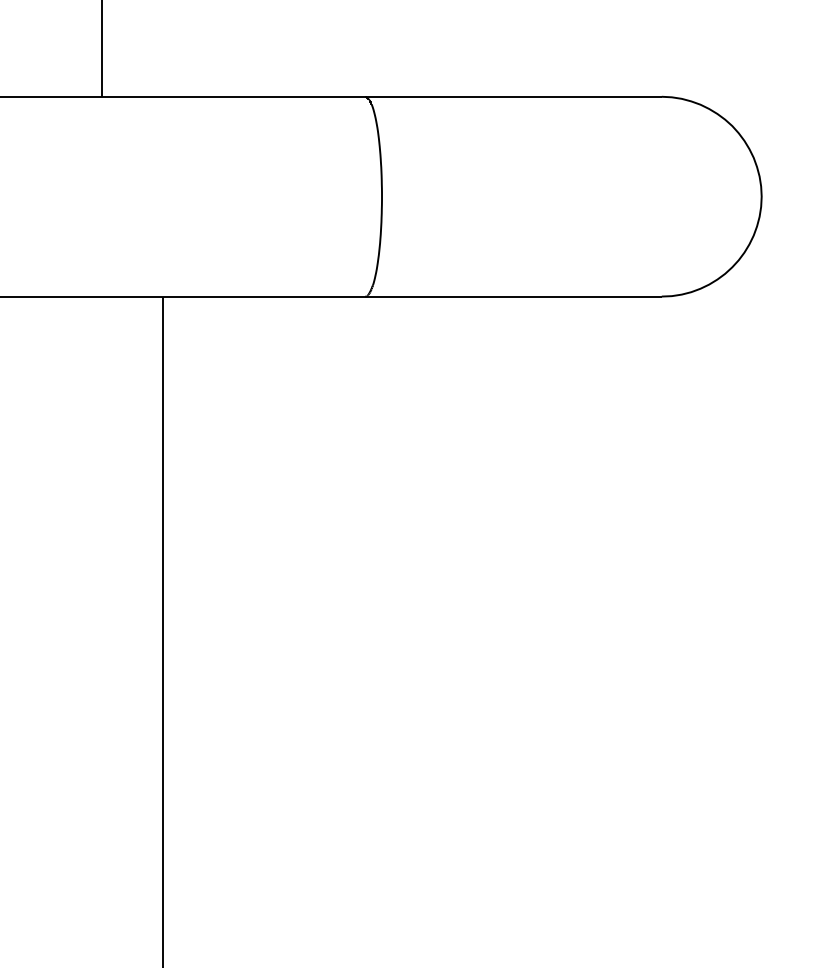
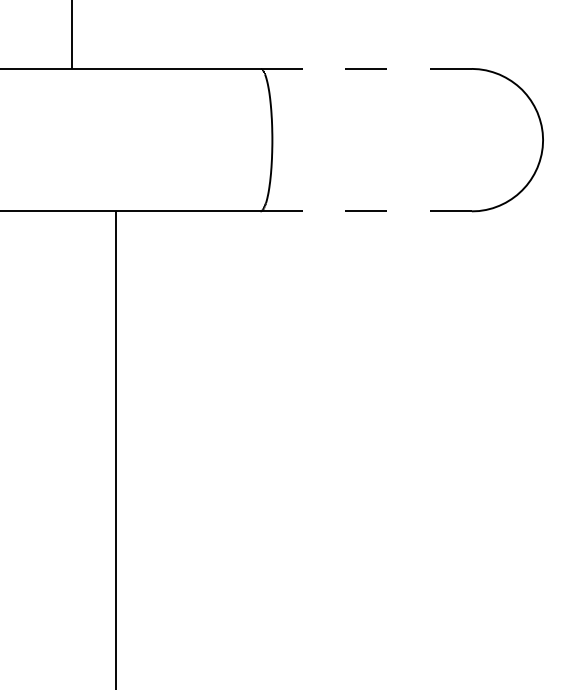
line: (513, 96) -> (366, 68), solid -> dashed
line: (514, 296) -> (366, 211), solid -> dashed

